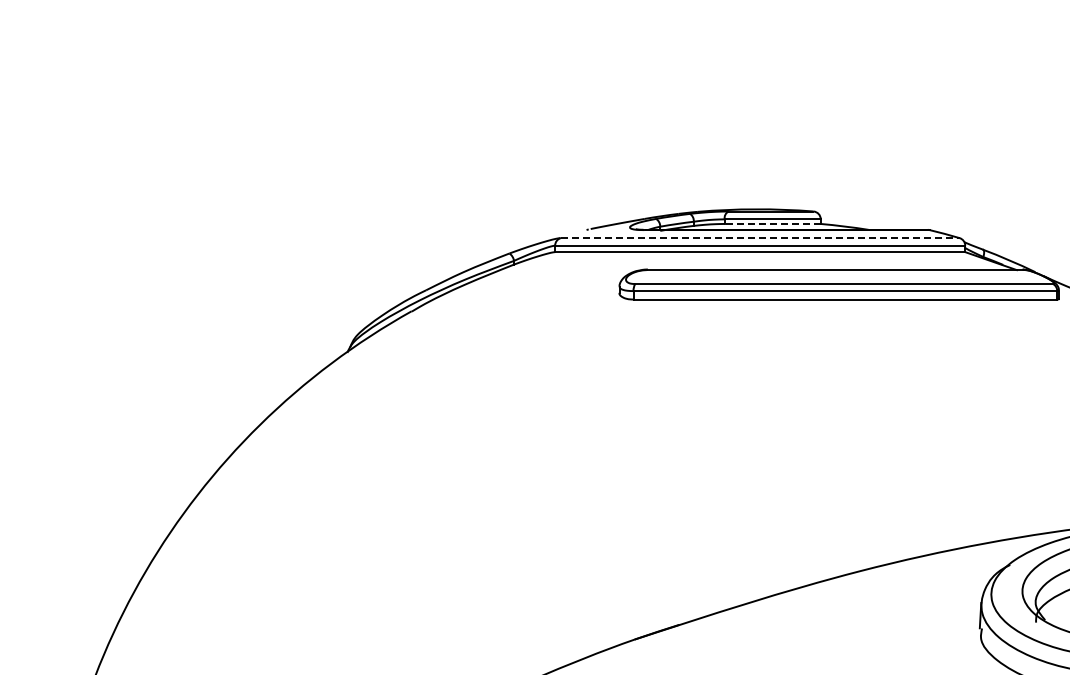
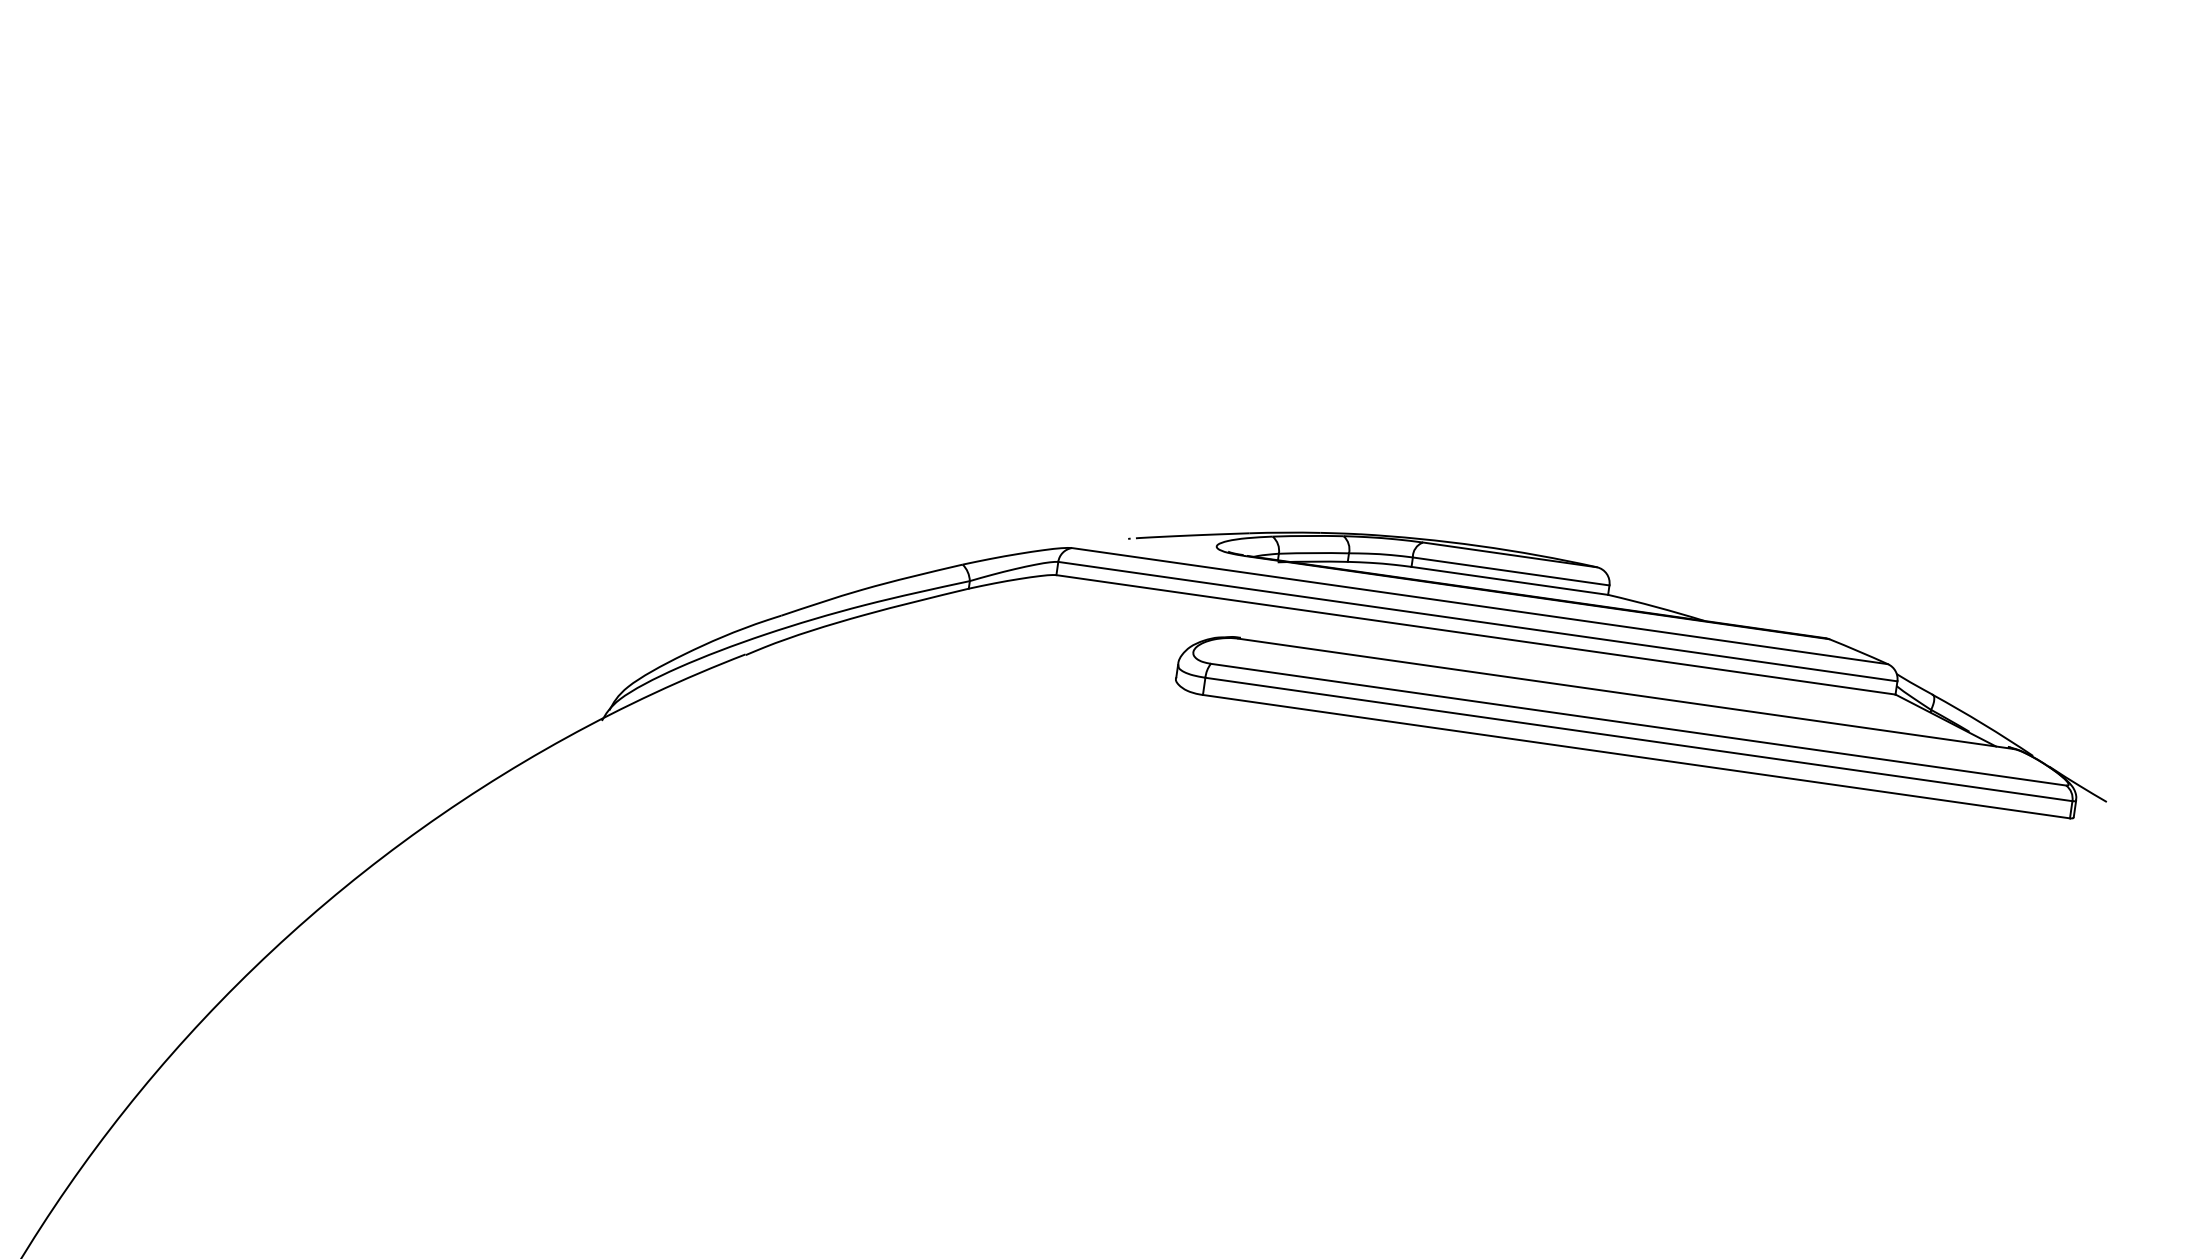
line: (772, 223) -> (1509, 579), dashed -> solid
line: (760, 238) -> (1480, 607), dashed -> solid

